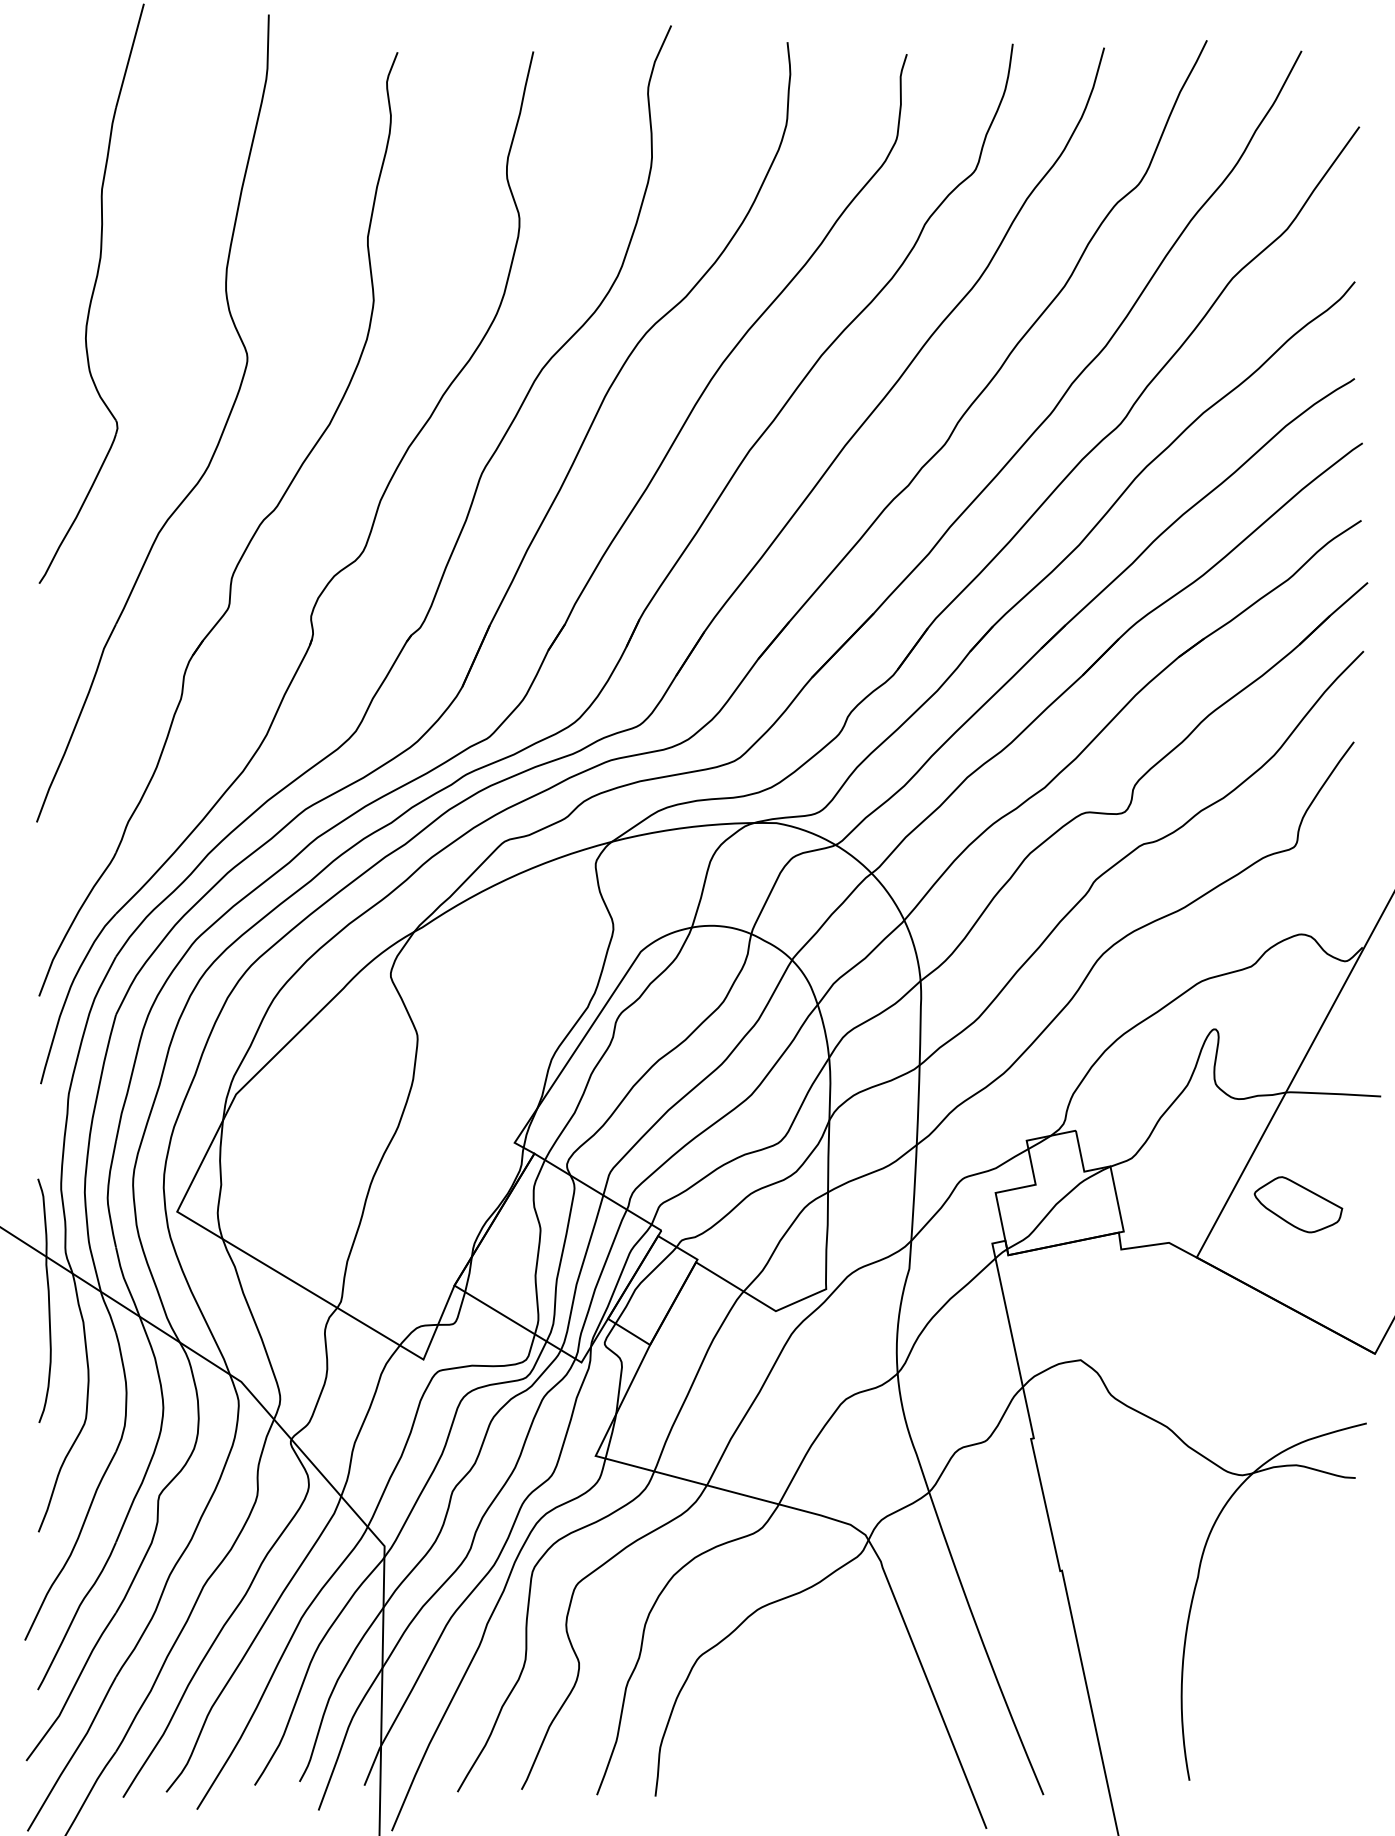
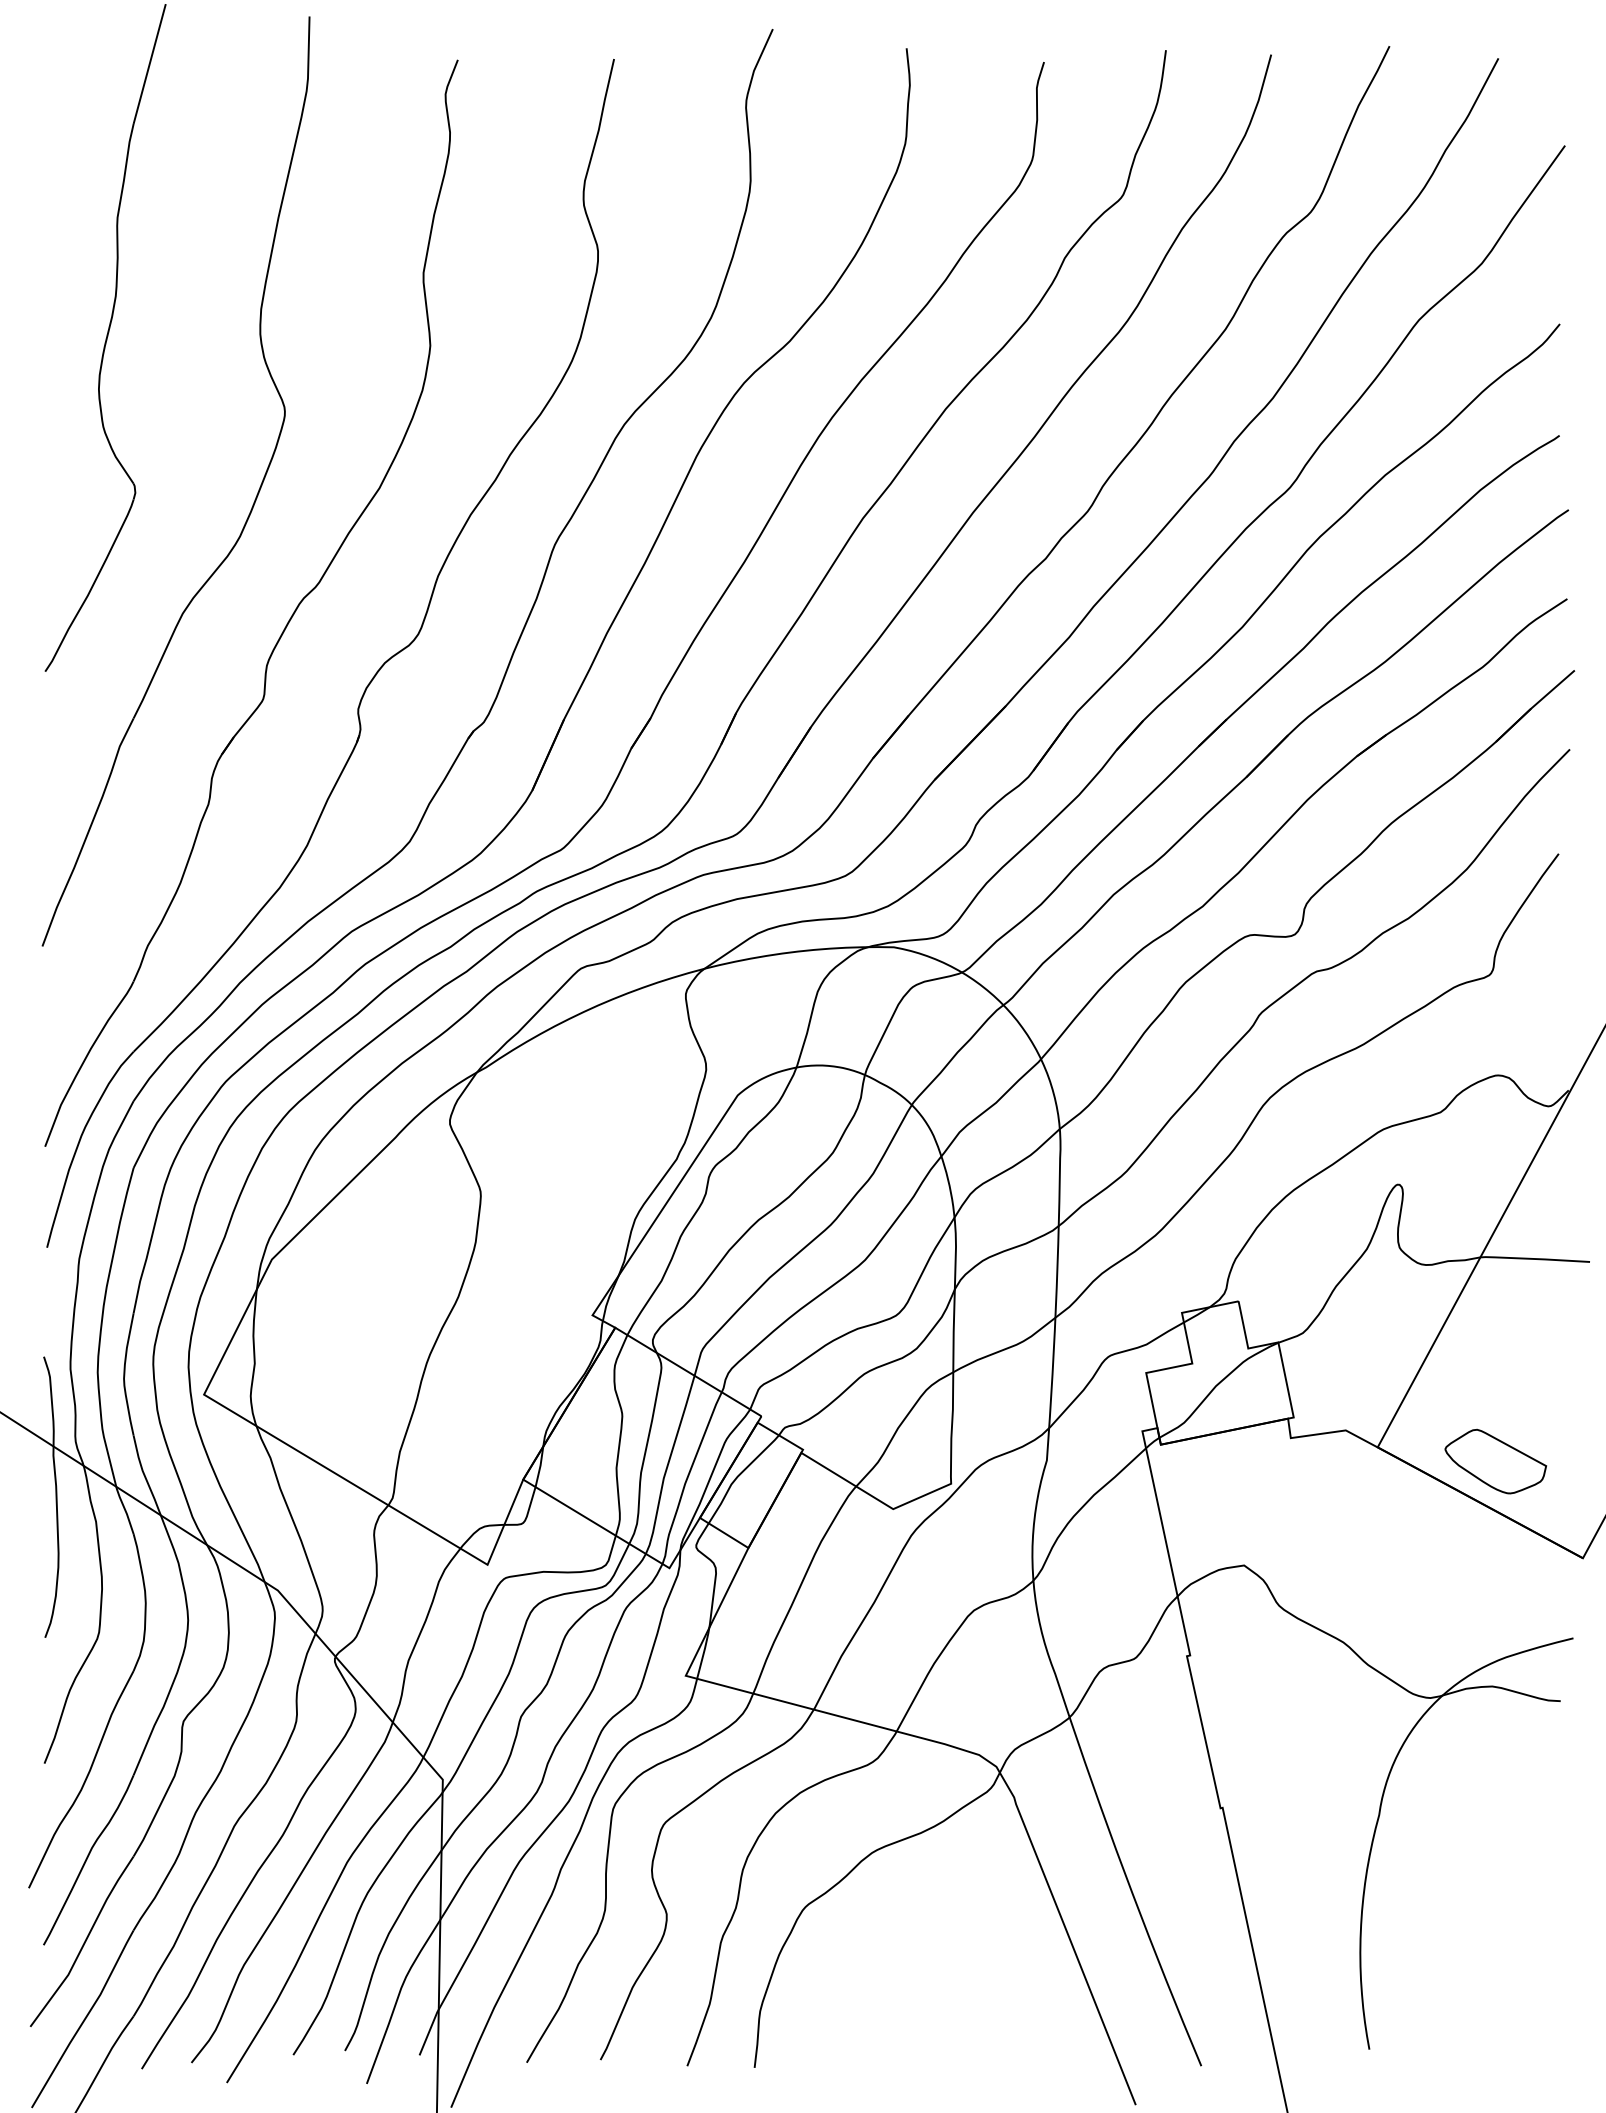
part: (1298, 1204) -> (1495, 1461), moved

